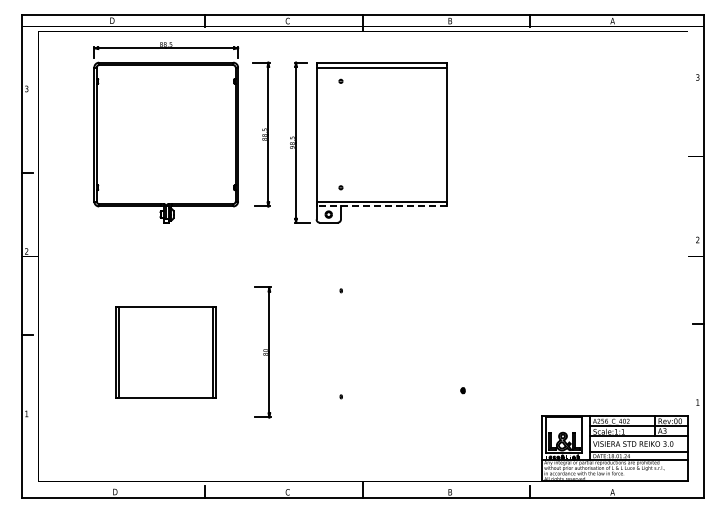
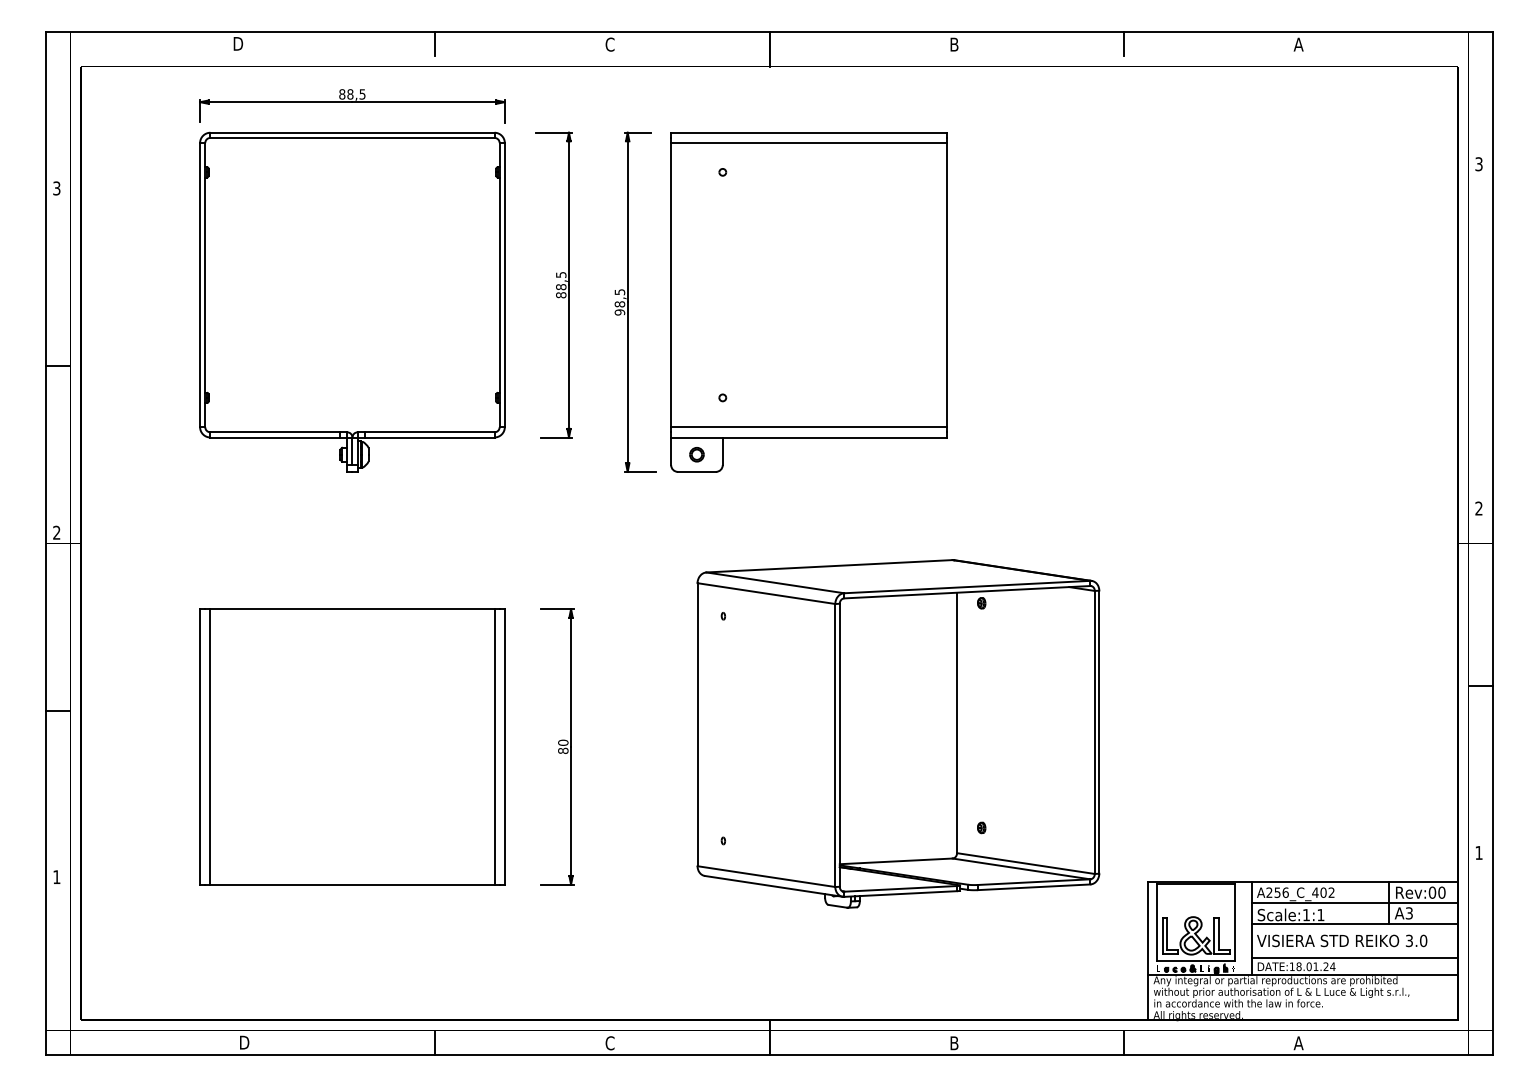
line: (381, 206) -> (808, 437), dashed -> solid
part: (423, 346) -> (897, 734), added
part: (165, 351) -> (350, 744), size x1.43

